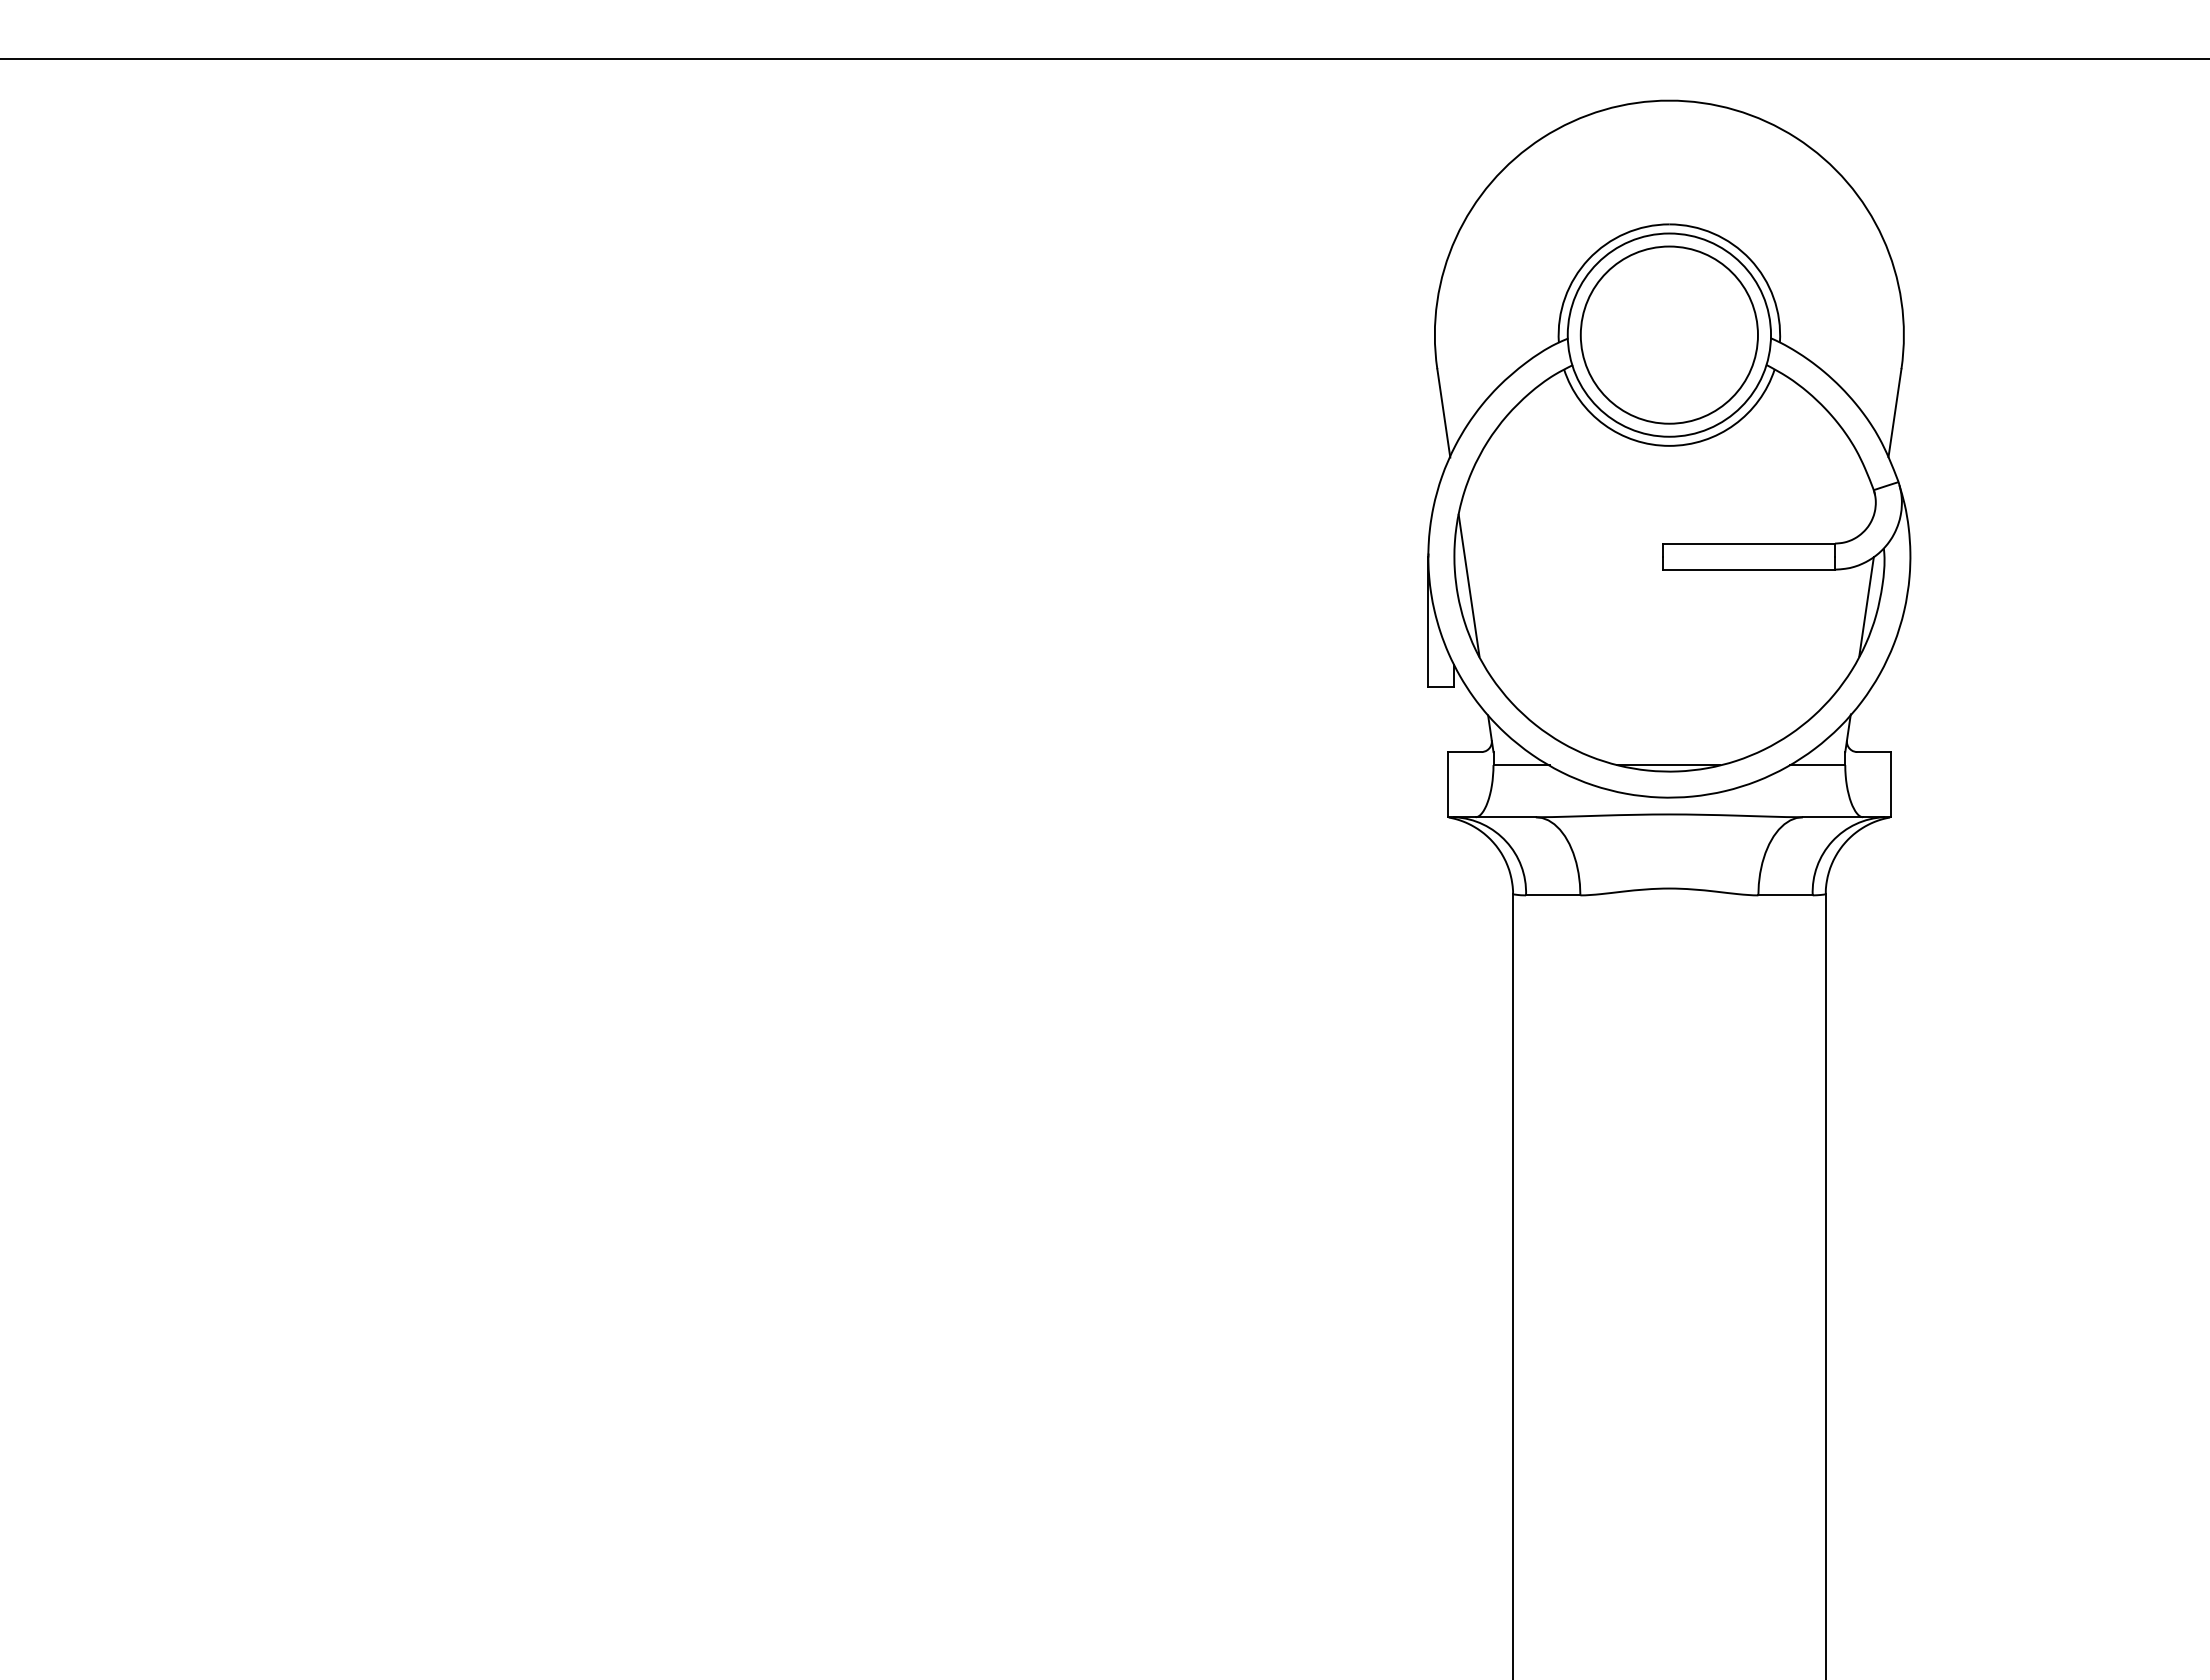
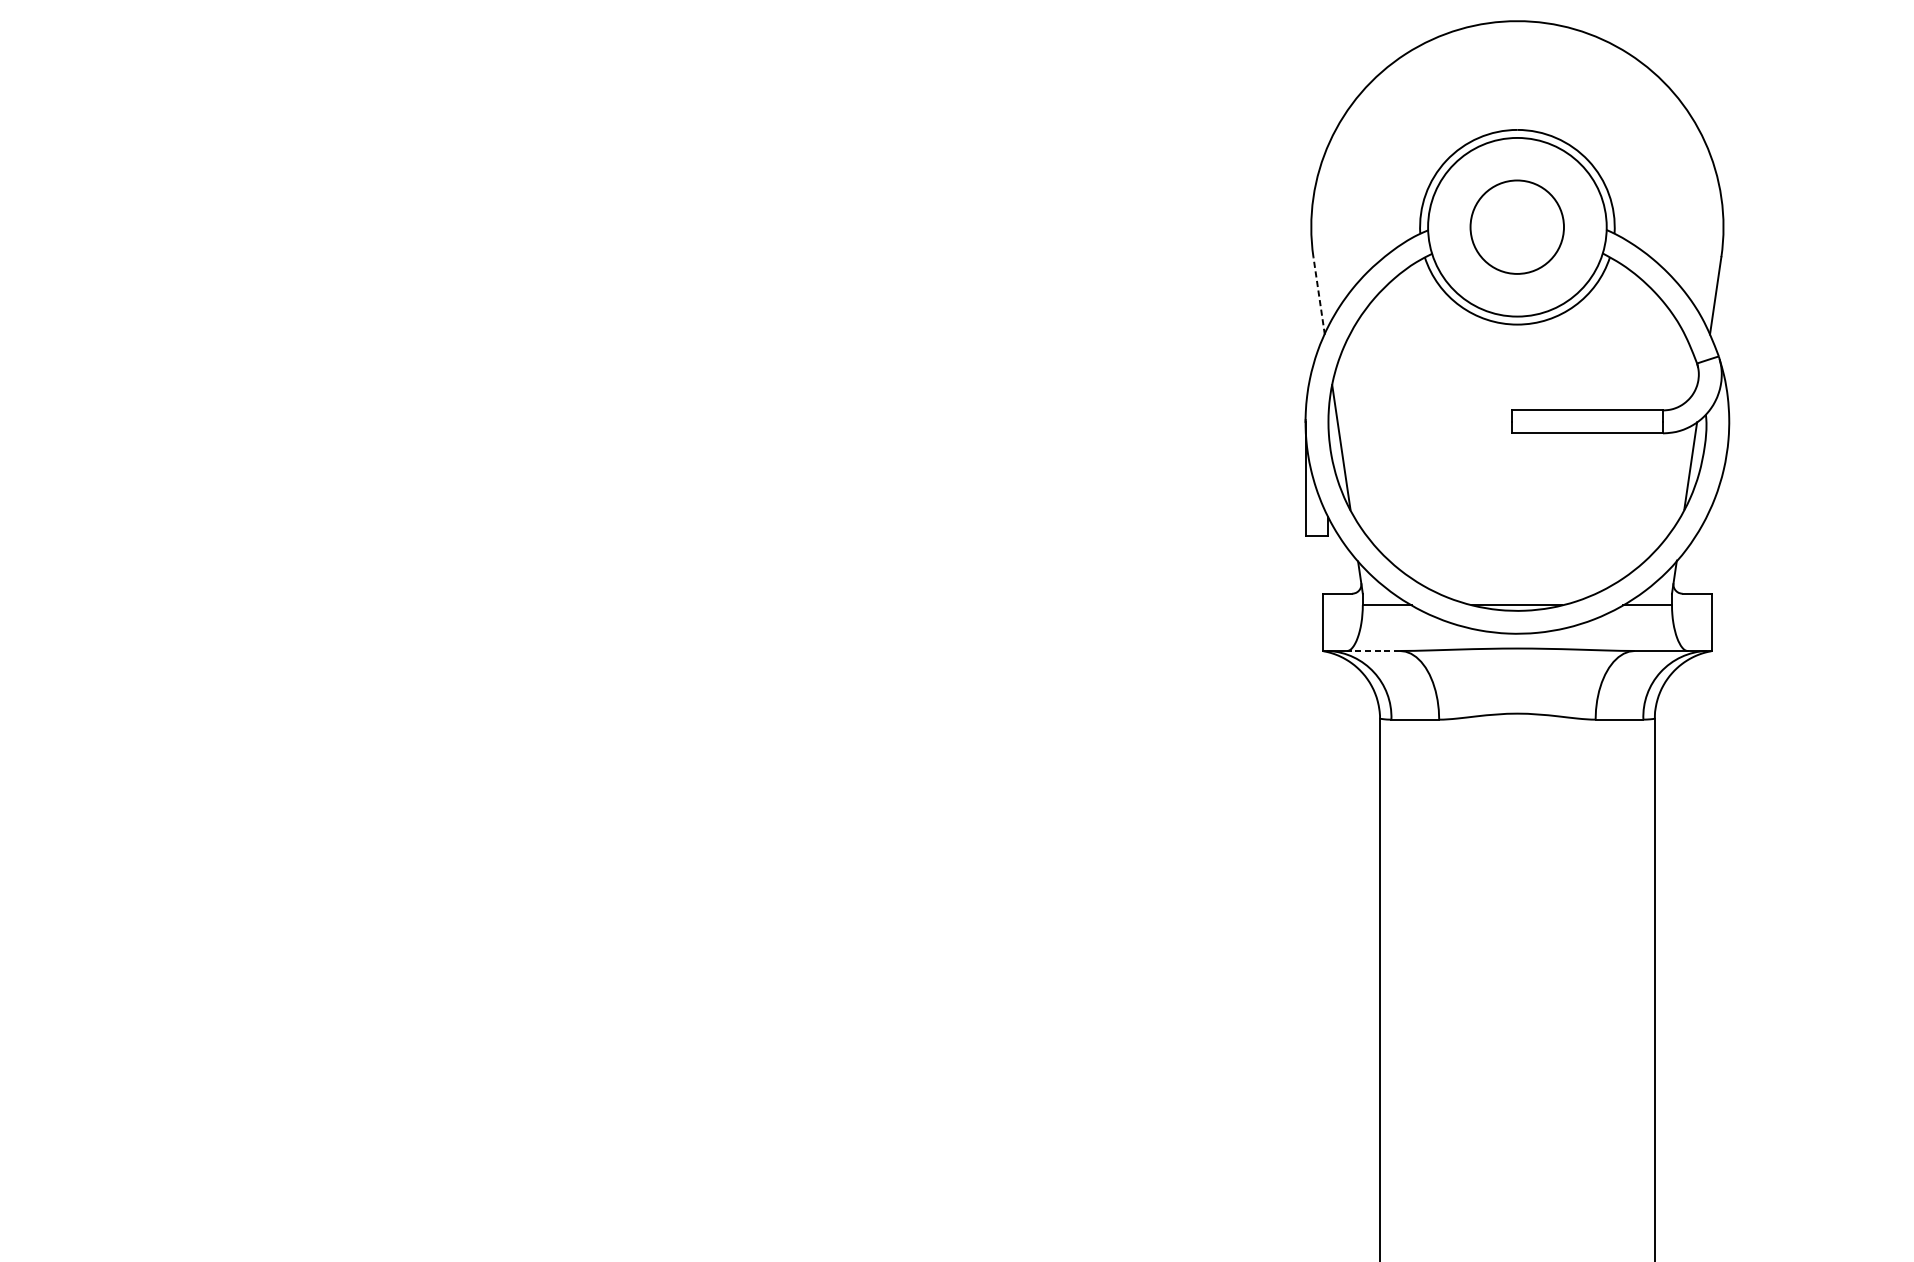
circle: (1668, 334) -> (1516, 226), size x0.6
line: (1443, 413) -> (1318, 296), solid -> dashed
line: (1505, 817) -> (1373, 651), solid -> dashed

